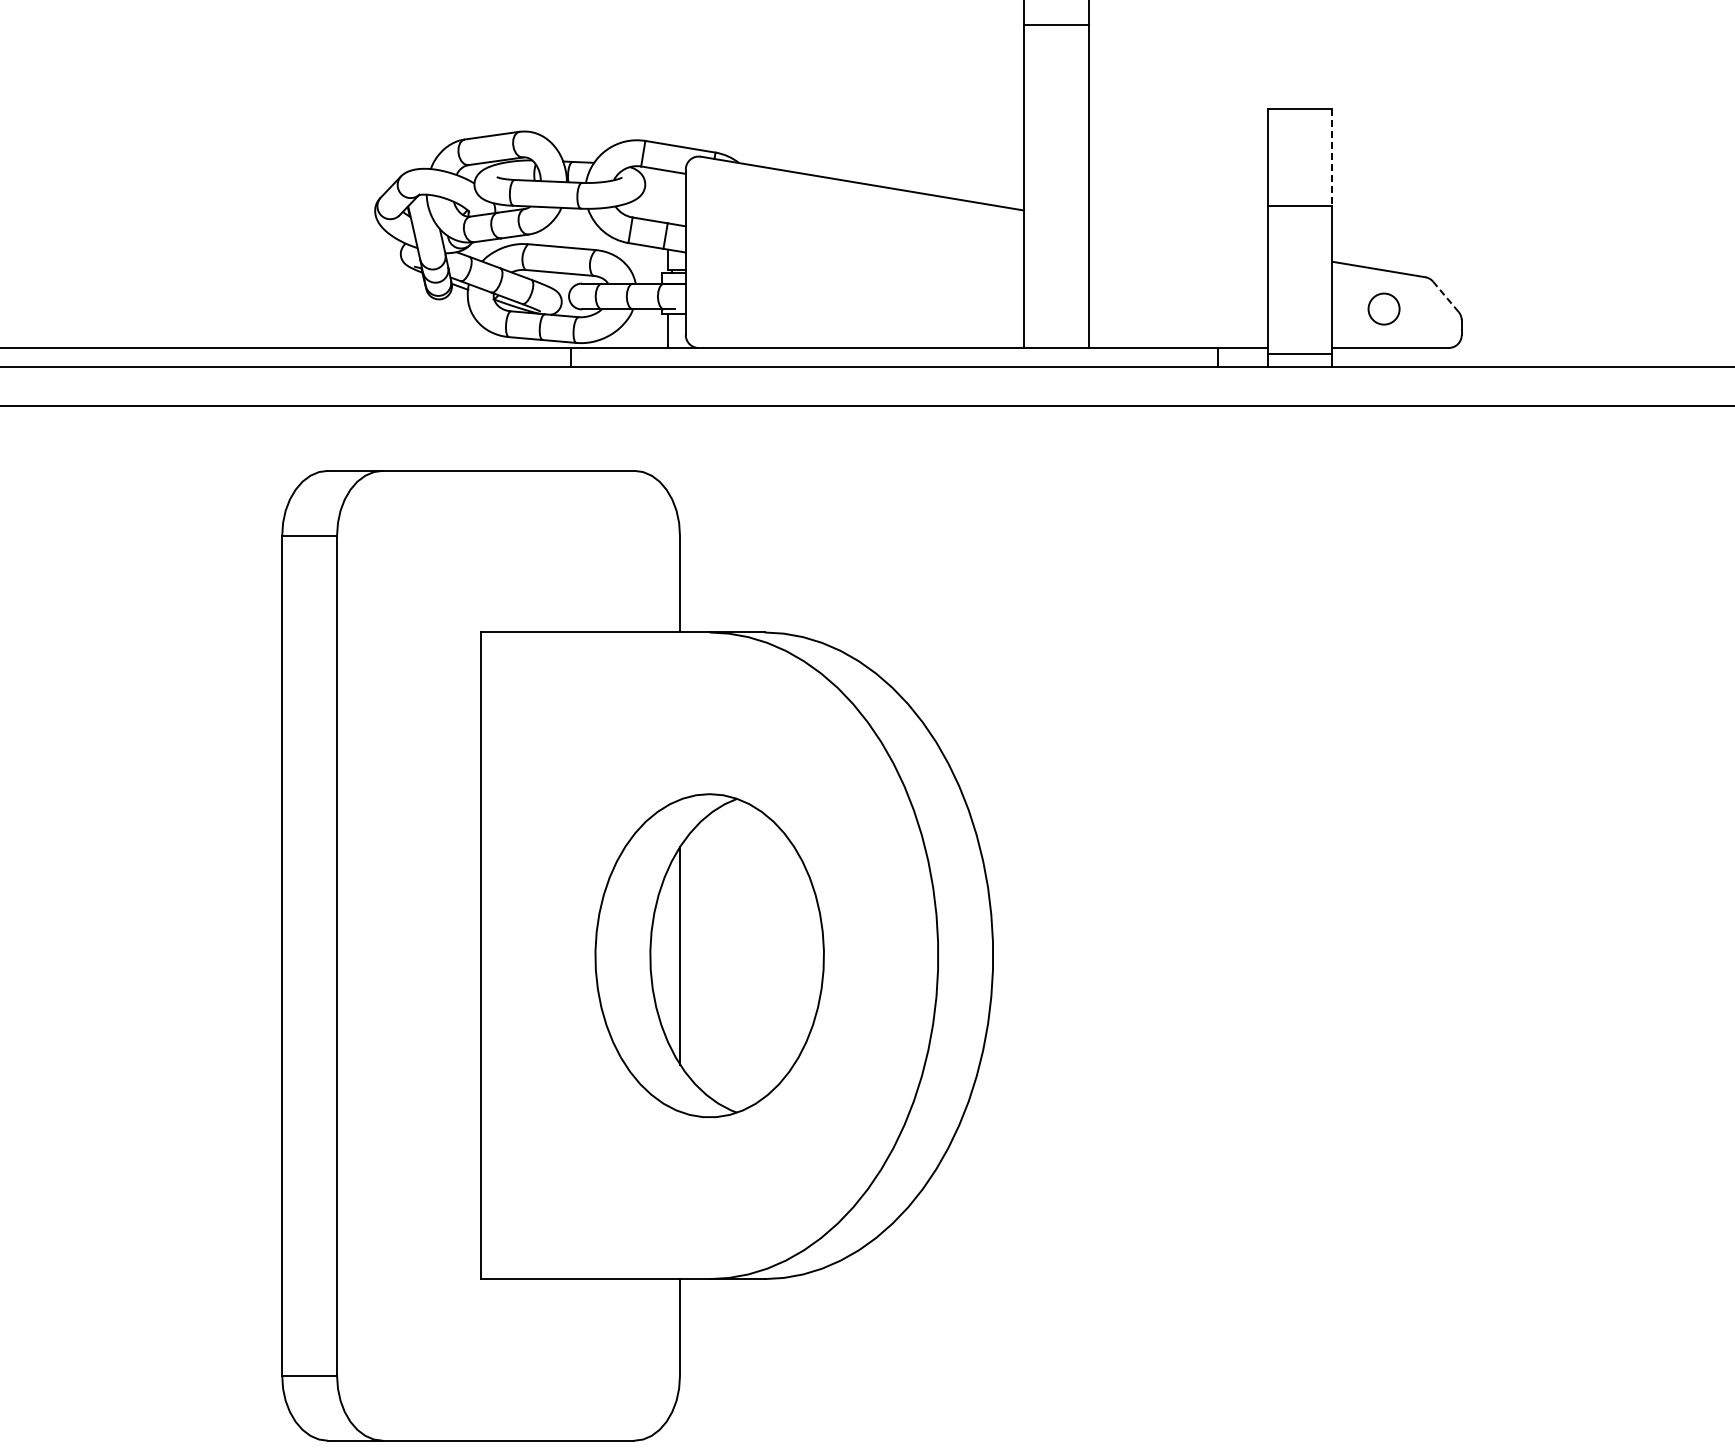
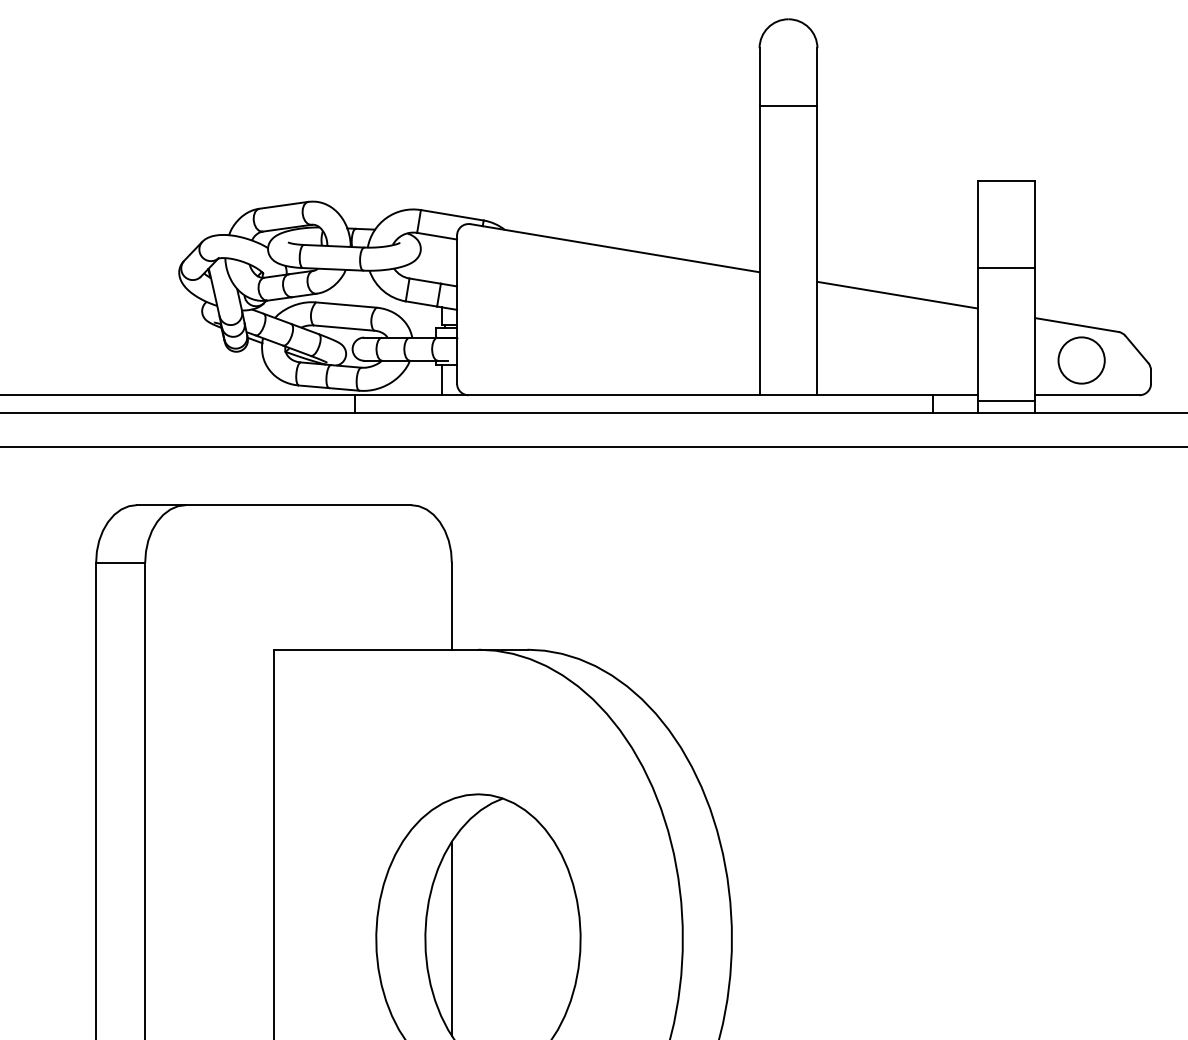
line: (1332, 157) -> (1035, 224), dashed -> solid
line: (1177, 235) -> (896, 294), added
line: (1445, 296) -> (1136, 349), dashed -> solid
circle: (1383, 308) -> (1081, 359), size x1.67

